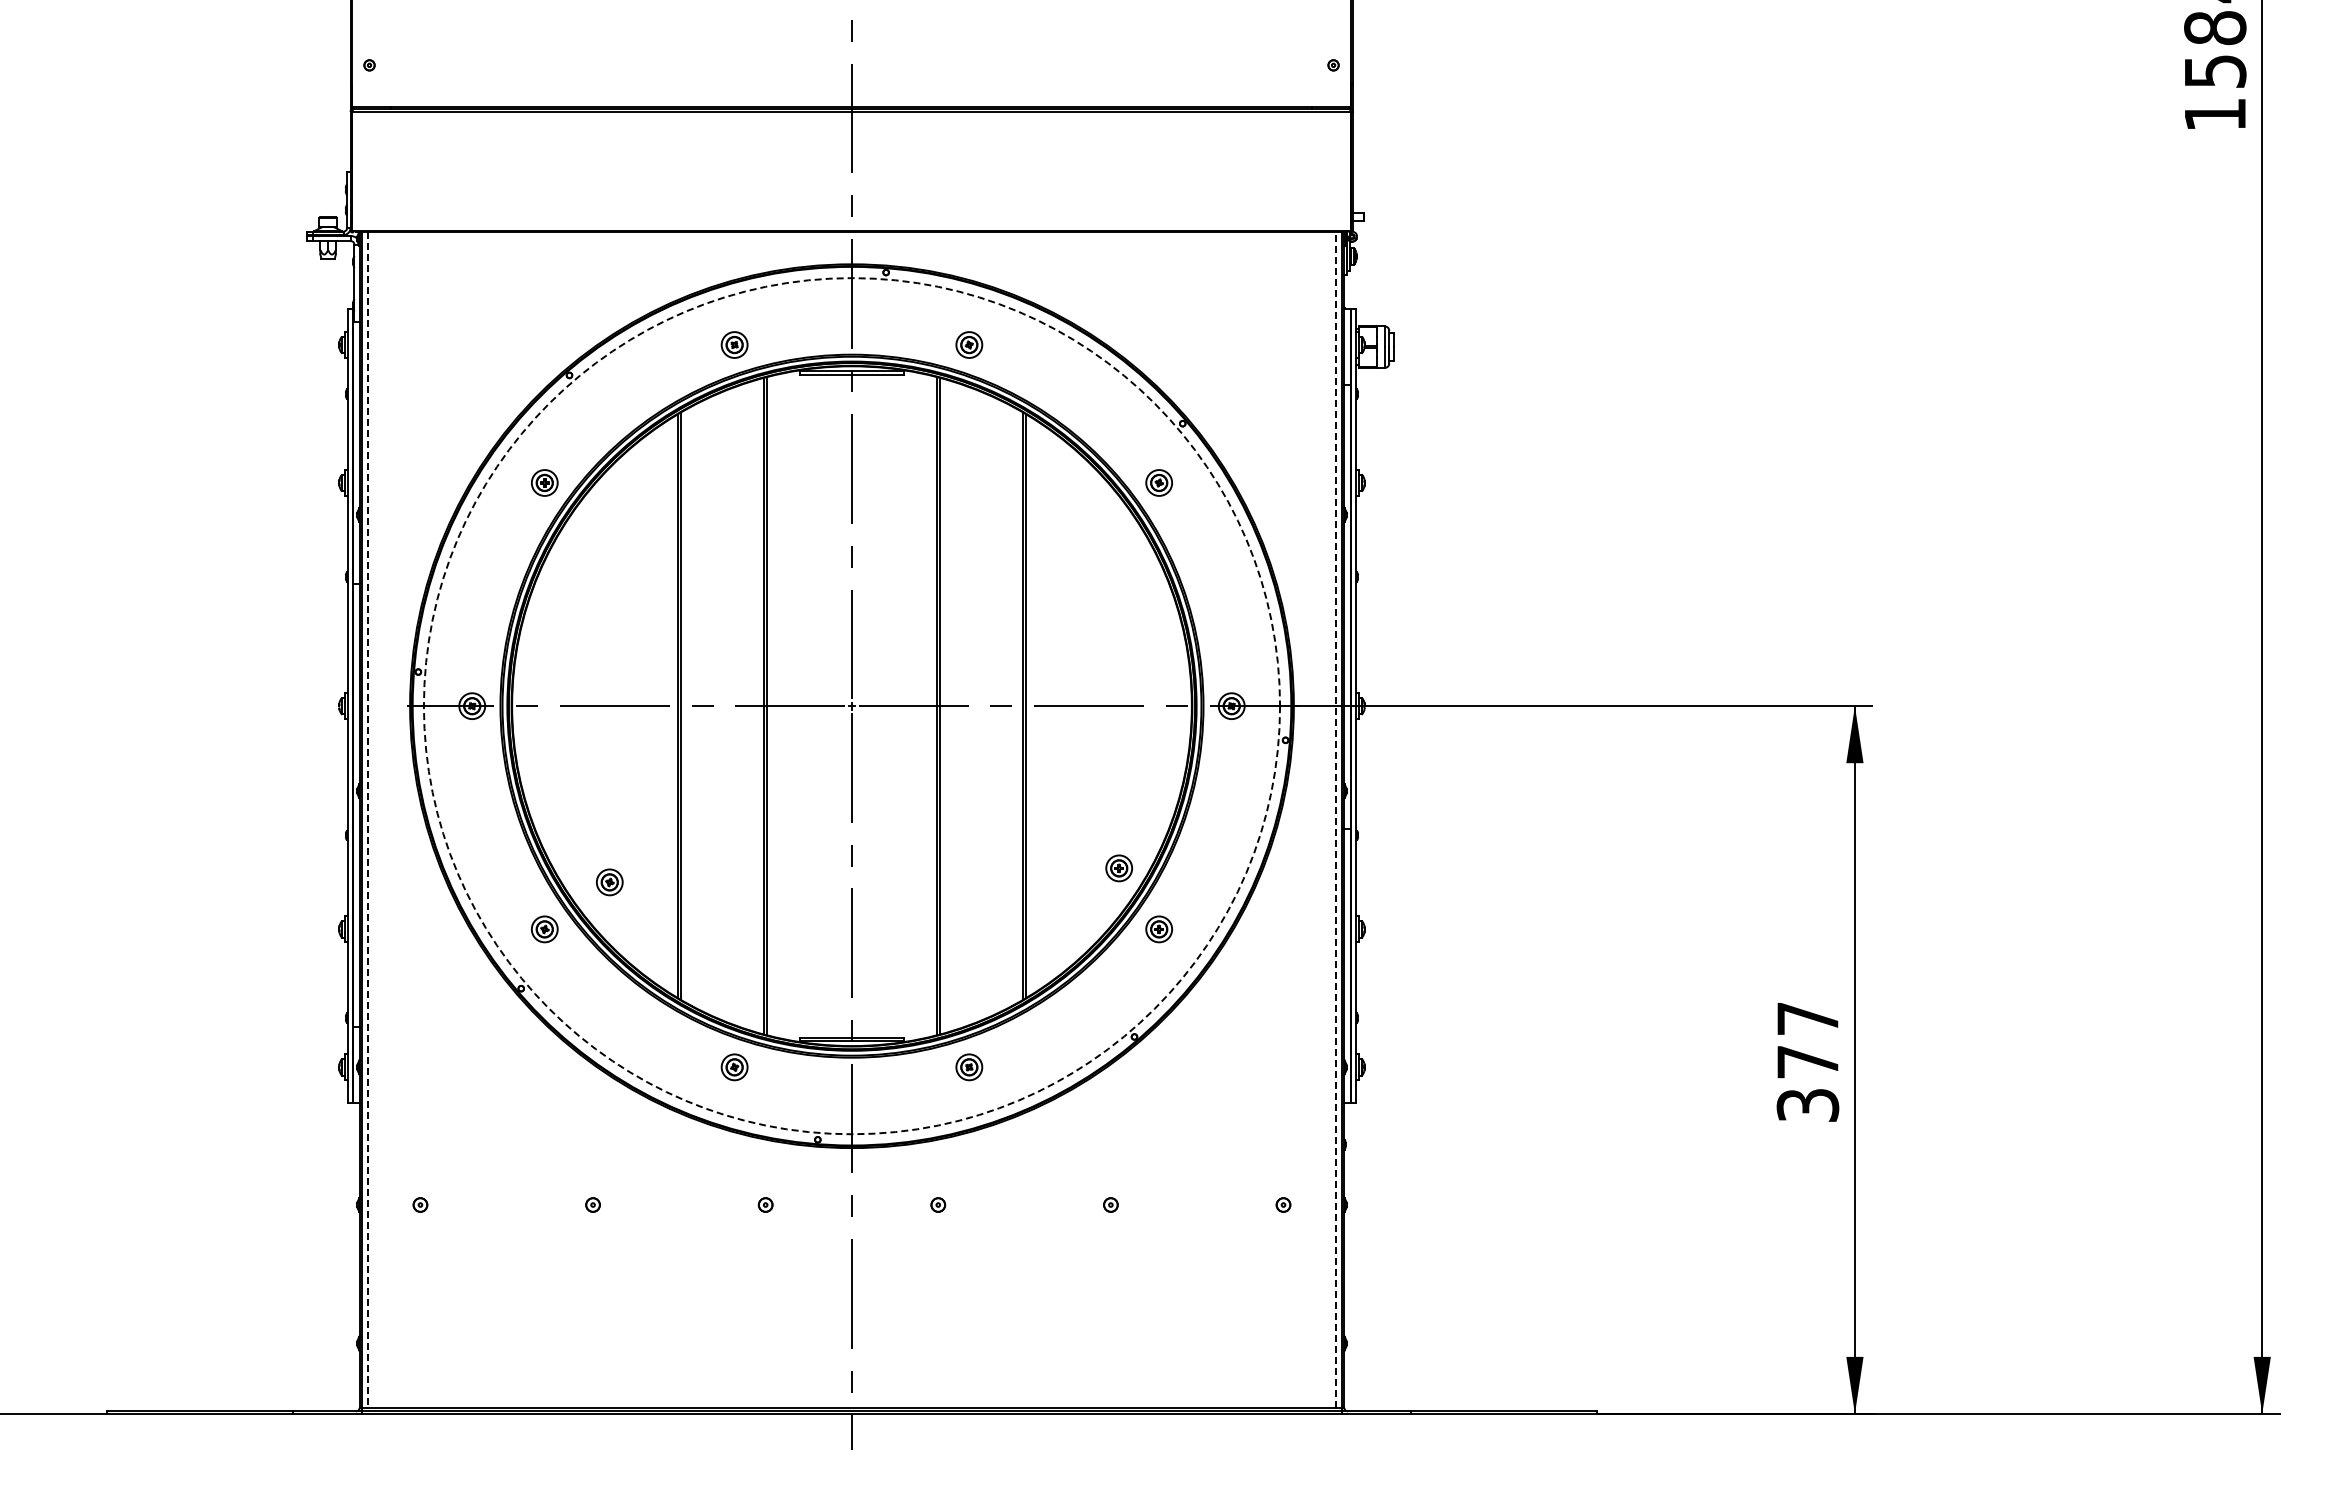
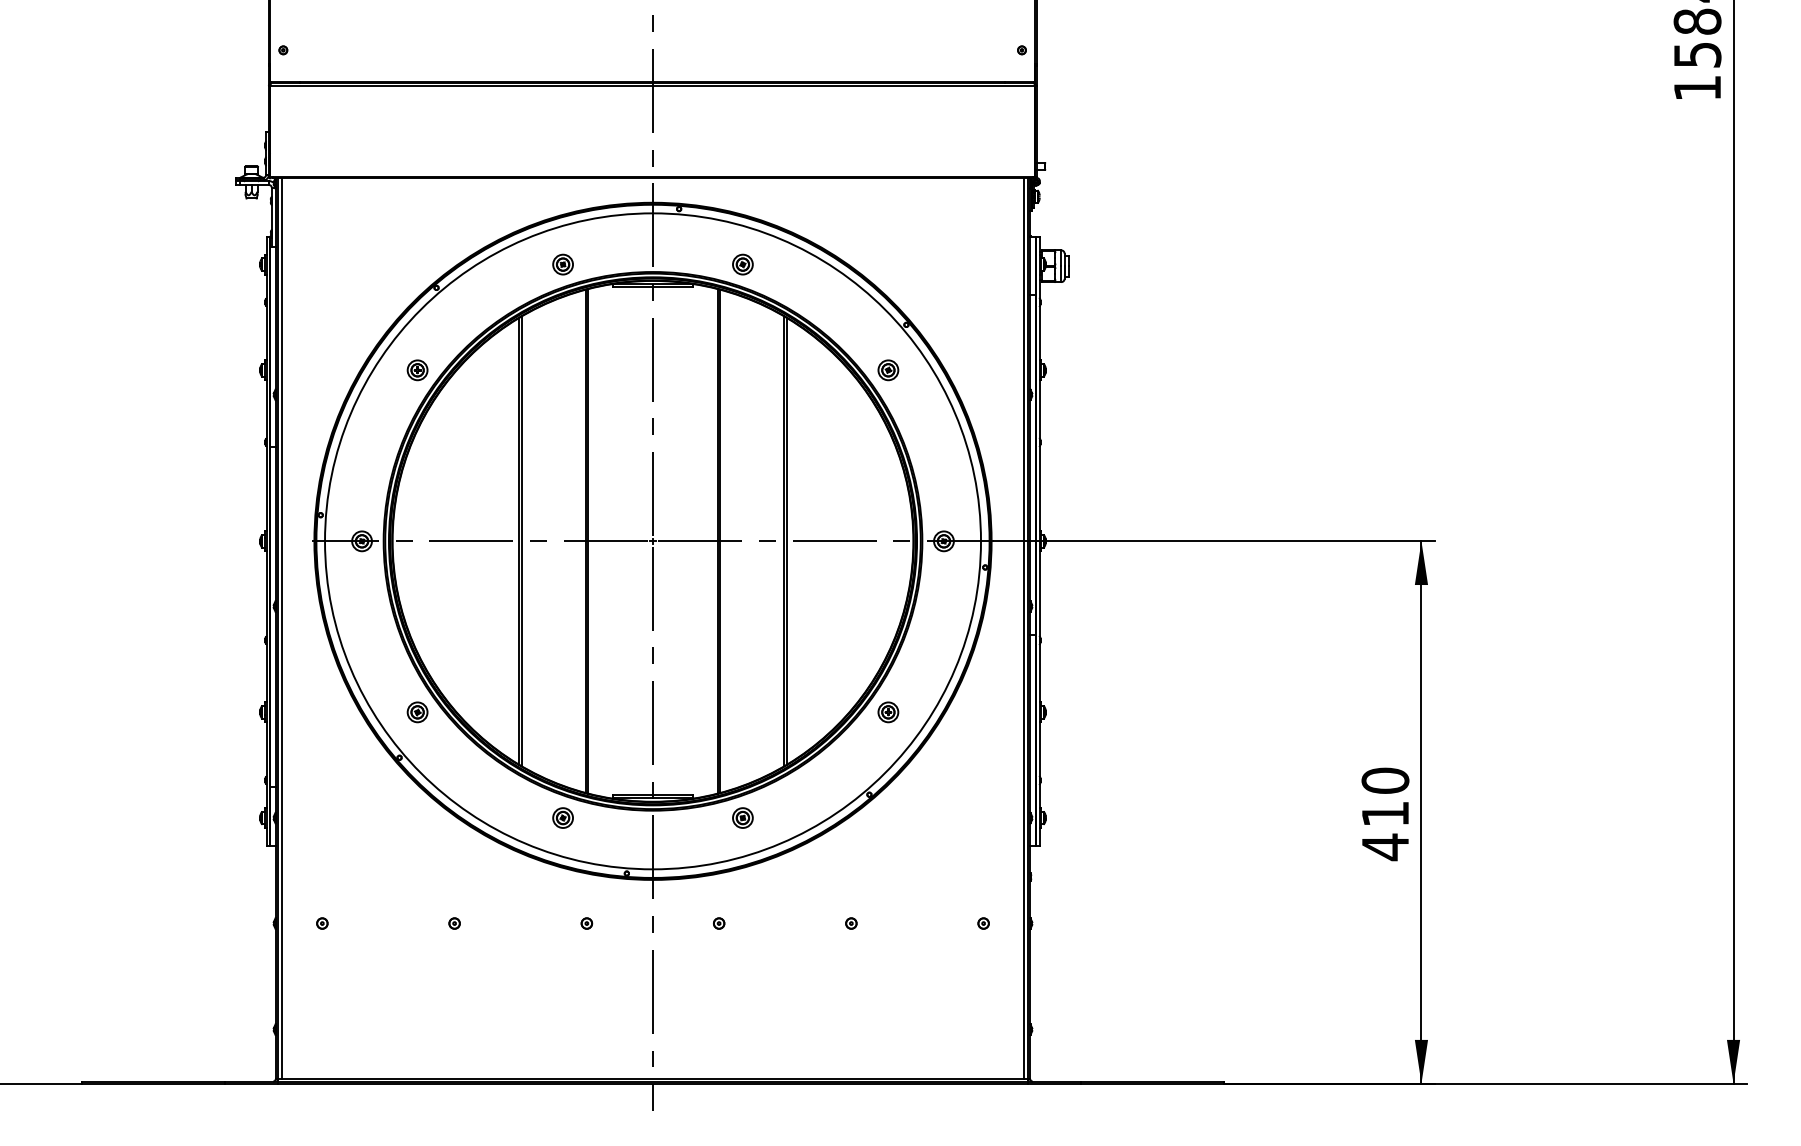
circle: (851, 706) -> (652, 541), dashed -> solid
line: (368, 820) -> (282, 628), dashed -> solid
line: (1335, 820) -> (1023, 628), dashed -> solid
part: (1118, 868) -> (857, 665), removed
part: (609, 882) -> (467, 676), removed
text: (1807, 1062) -> (1385, 814), 377 -> 410

